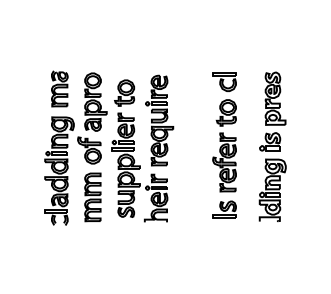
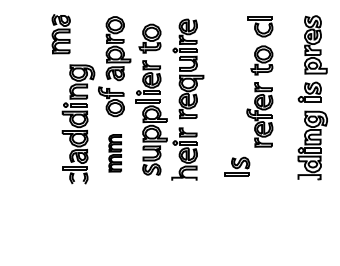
part: (59, 88) -> (60, 33), moved
part: (92, 197) -> (114, 153), size x0.7
part: (224, 209) -> (236, 166), moved

